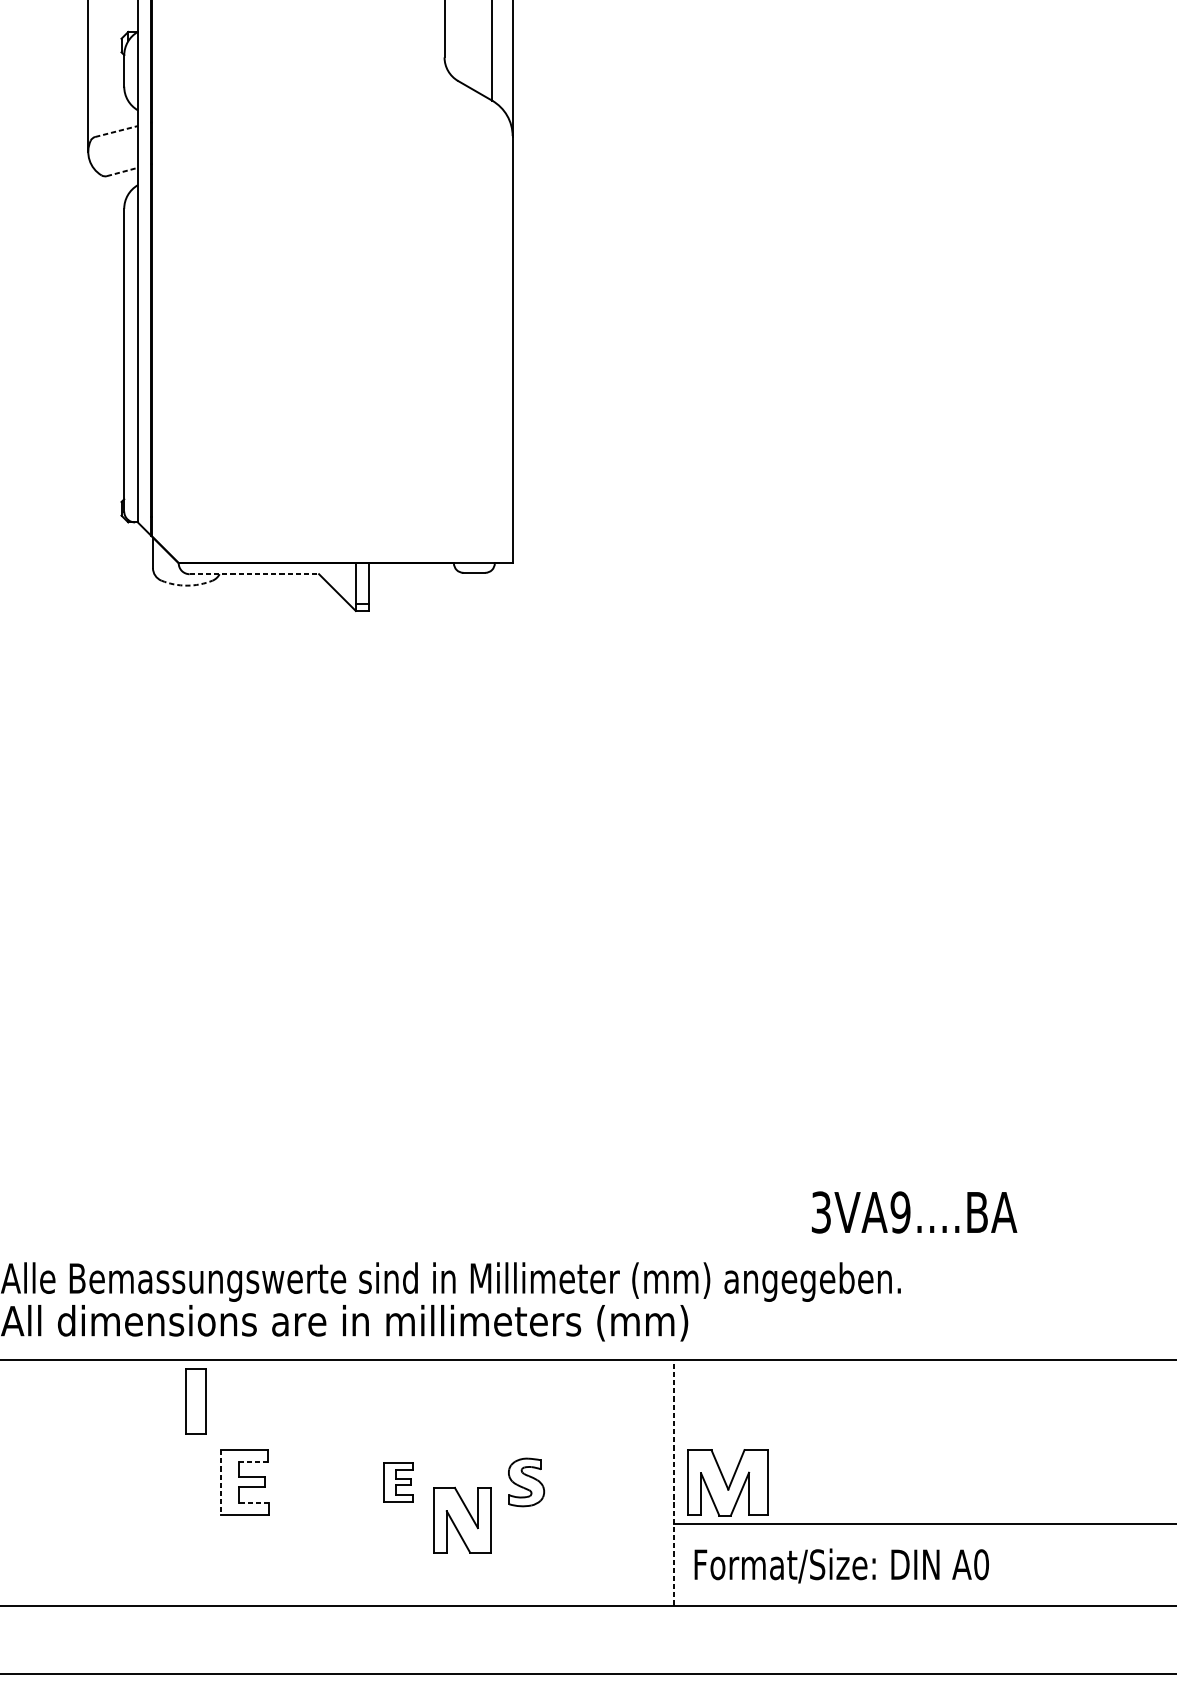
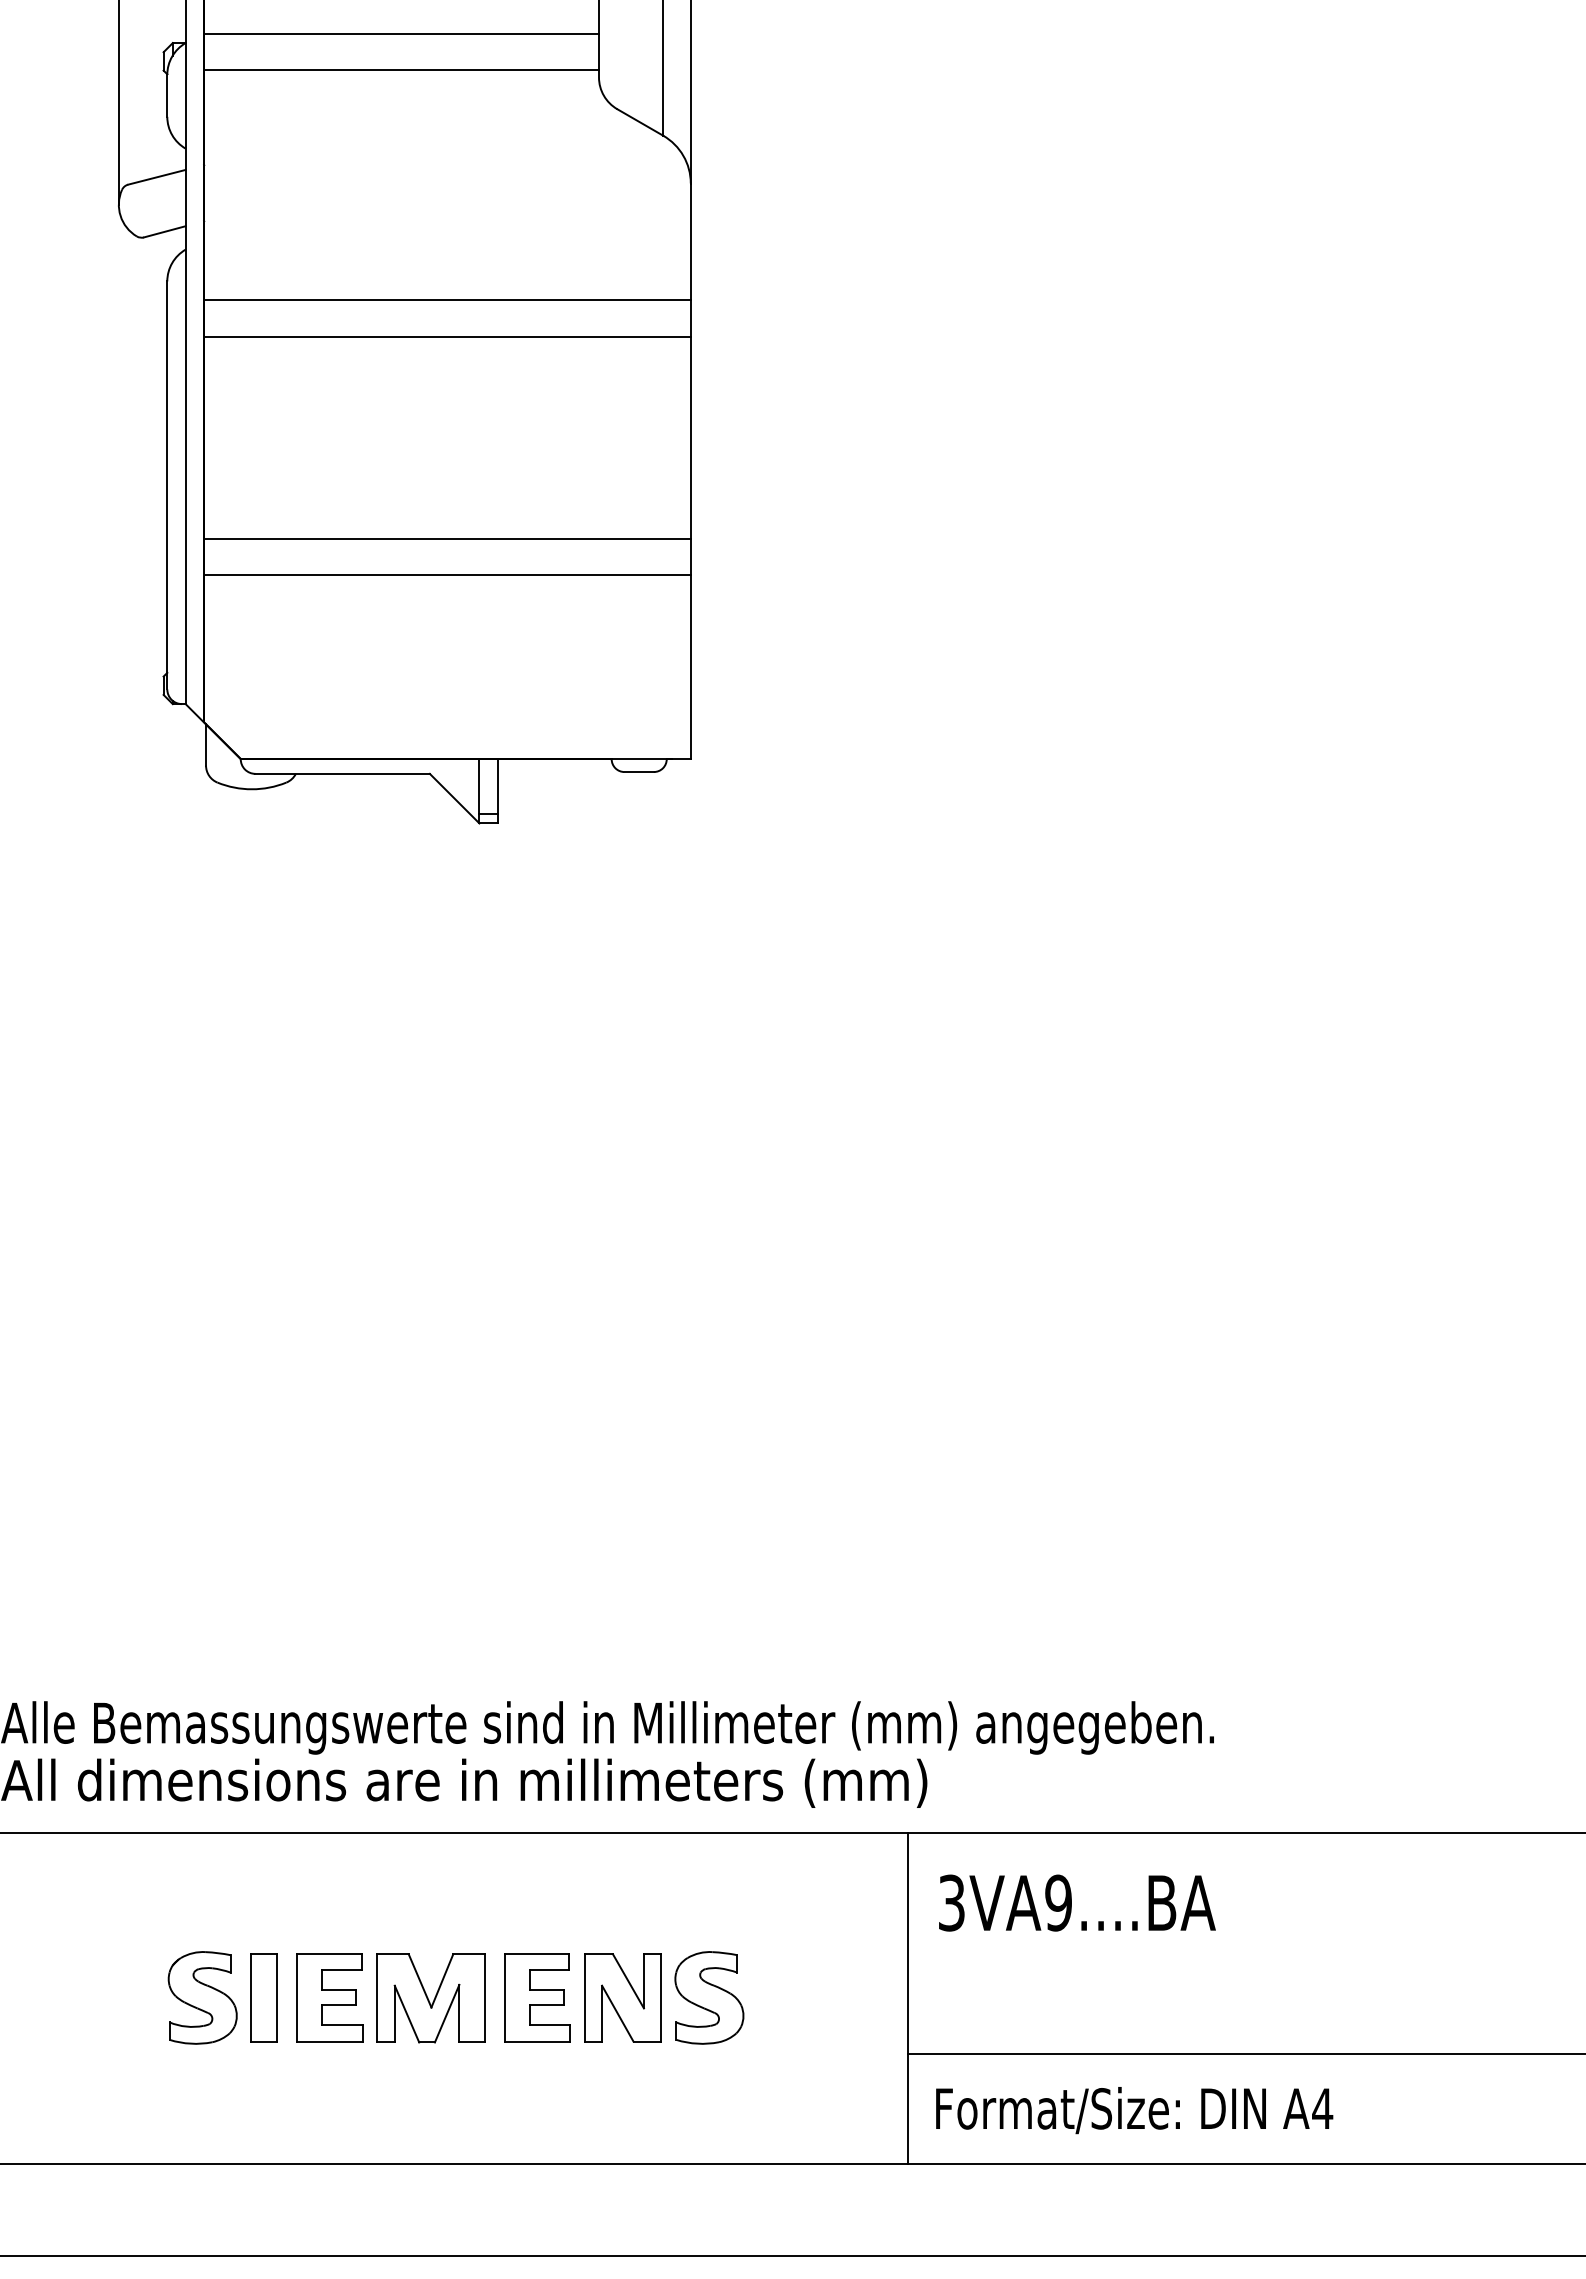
line: (298, 24) -> (401, 33), added
line: (298, 52) -> (401, 70), added
line: (116, 131) -> (156, 177), dashed -> solid
line: (122, 171) -> (164, 231), dashed -> solid
line: (332, 222) -> (447, 299), added
line: (332, 249) -> (447, 336), added
line: (332, 399) -> (447, 538), added
line: (332, 427) -> (447, 575), added
line: (254, 573) -> (343, 773), dashed -> solid
arc: (186, 585) -> (251, 789), dashed -> solid
text: (914, 1212) -> (1077, 1902), moved
part: (195, 1401) -> (263, 1997), moved
line: (253, 1462) -> (341, 1970), dashed -> solid
part: (150, 1482) -> (202, 1997), added
line: (220, 1482) -> (297, 1997), dashed -> solid
part: (398, 1482) -> (537, 1997), size x1.67
part: (526, 1482) -> (709, 1997), size x1.43
line: (674, 1482) -> (908, 1998), dashed -> solid
part: (727, 1482) -> (430, 1998), moved
line: (253, 1502) -> (341, 2025), dashed -> solid
part: (461, 1519) -> (622, 1997), moved
text: (981, 1564) -> (1322, 2108), A0 -> A4

